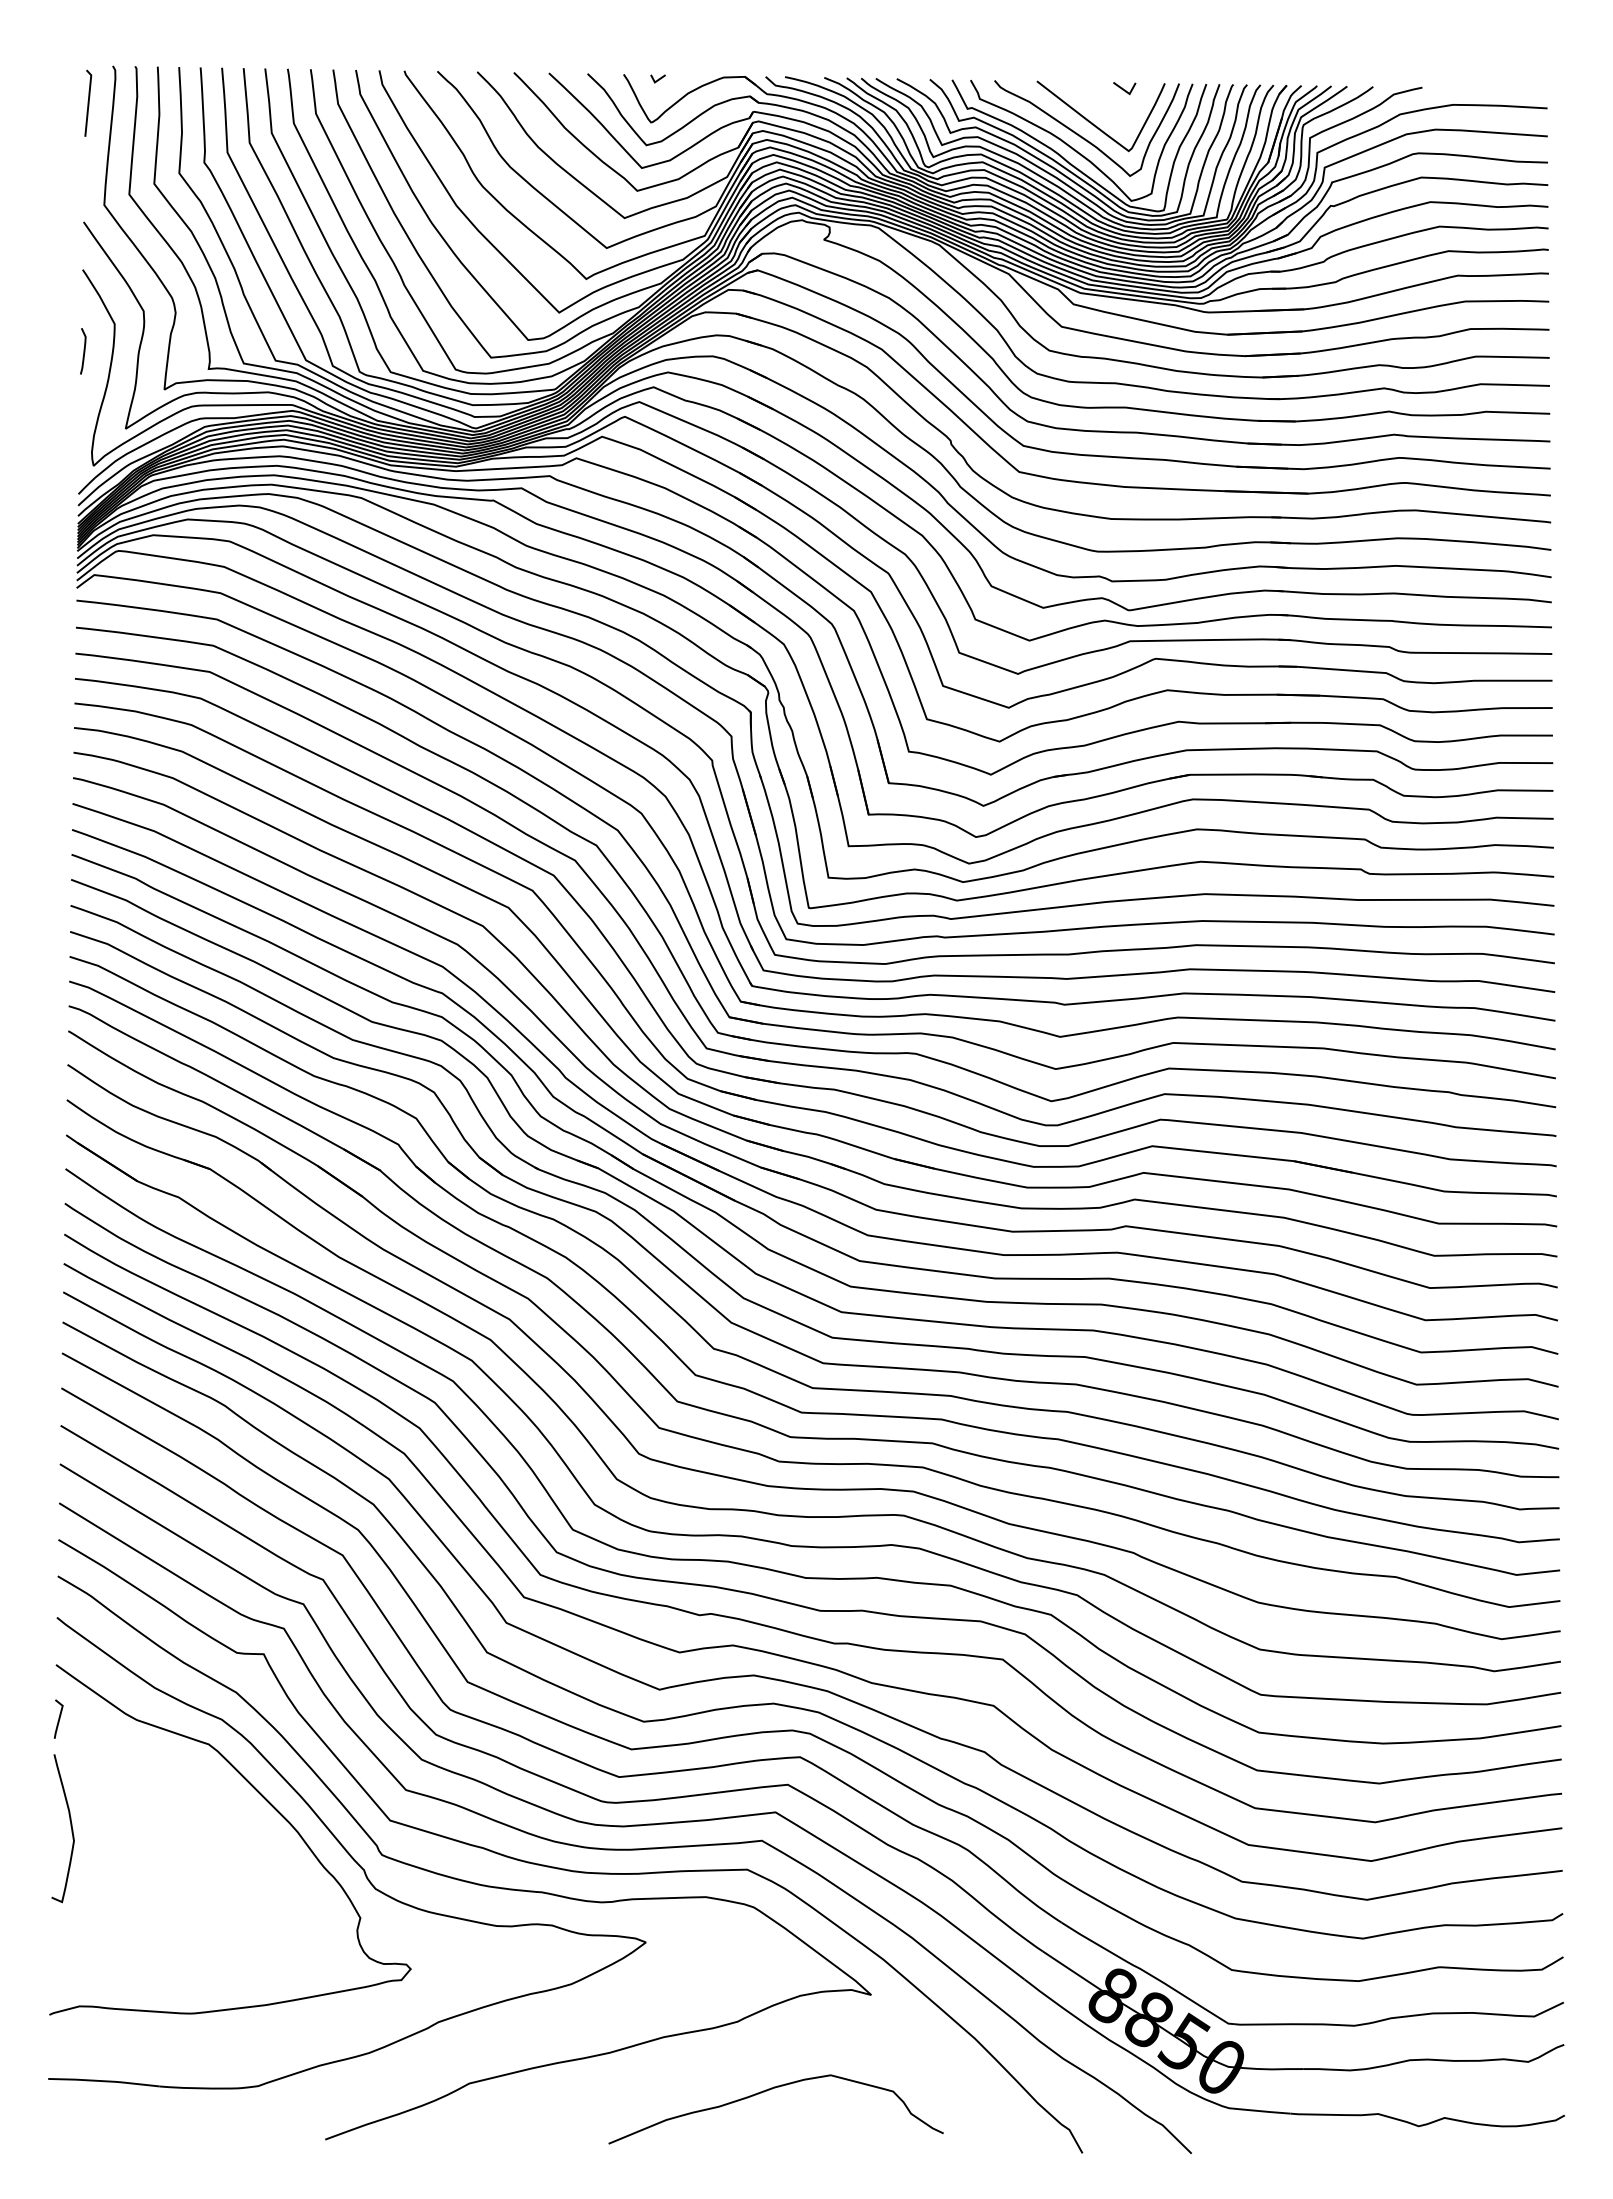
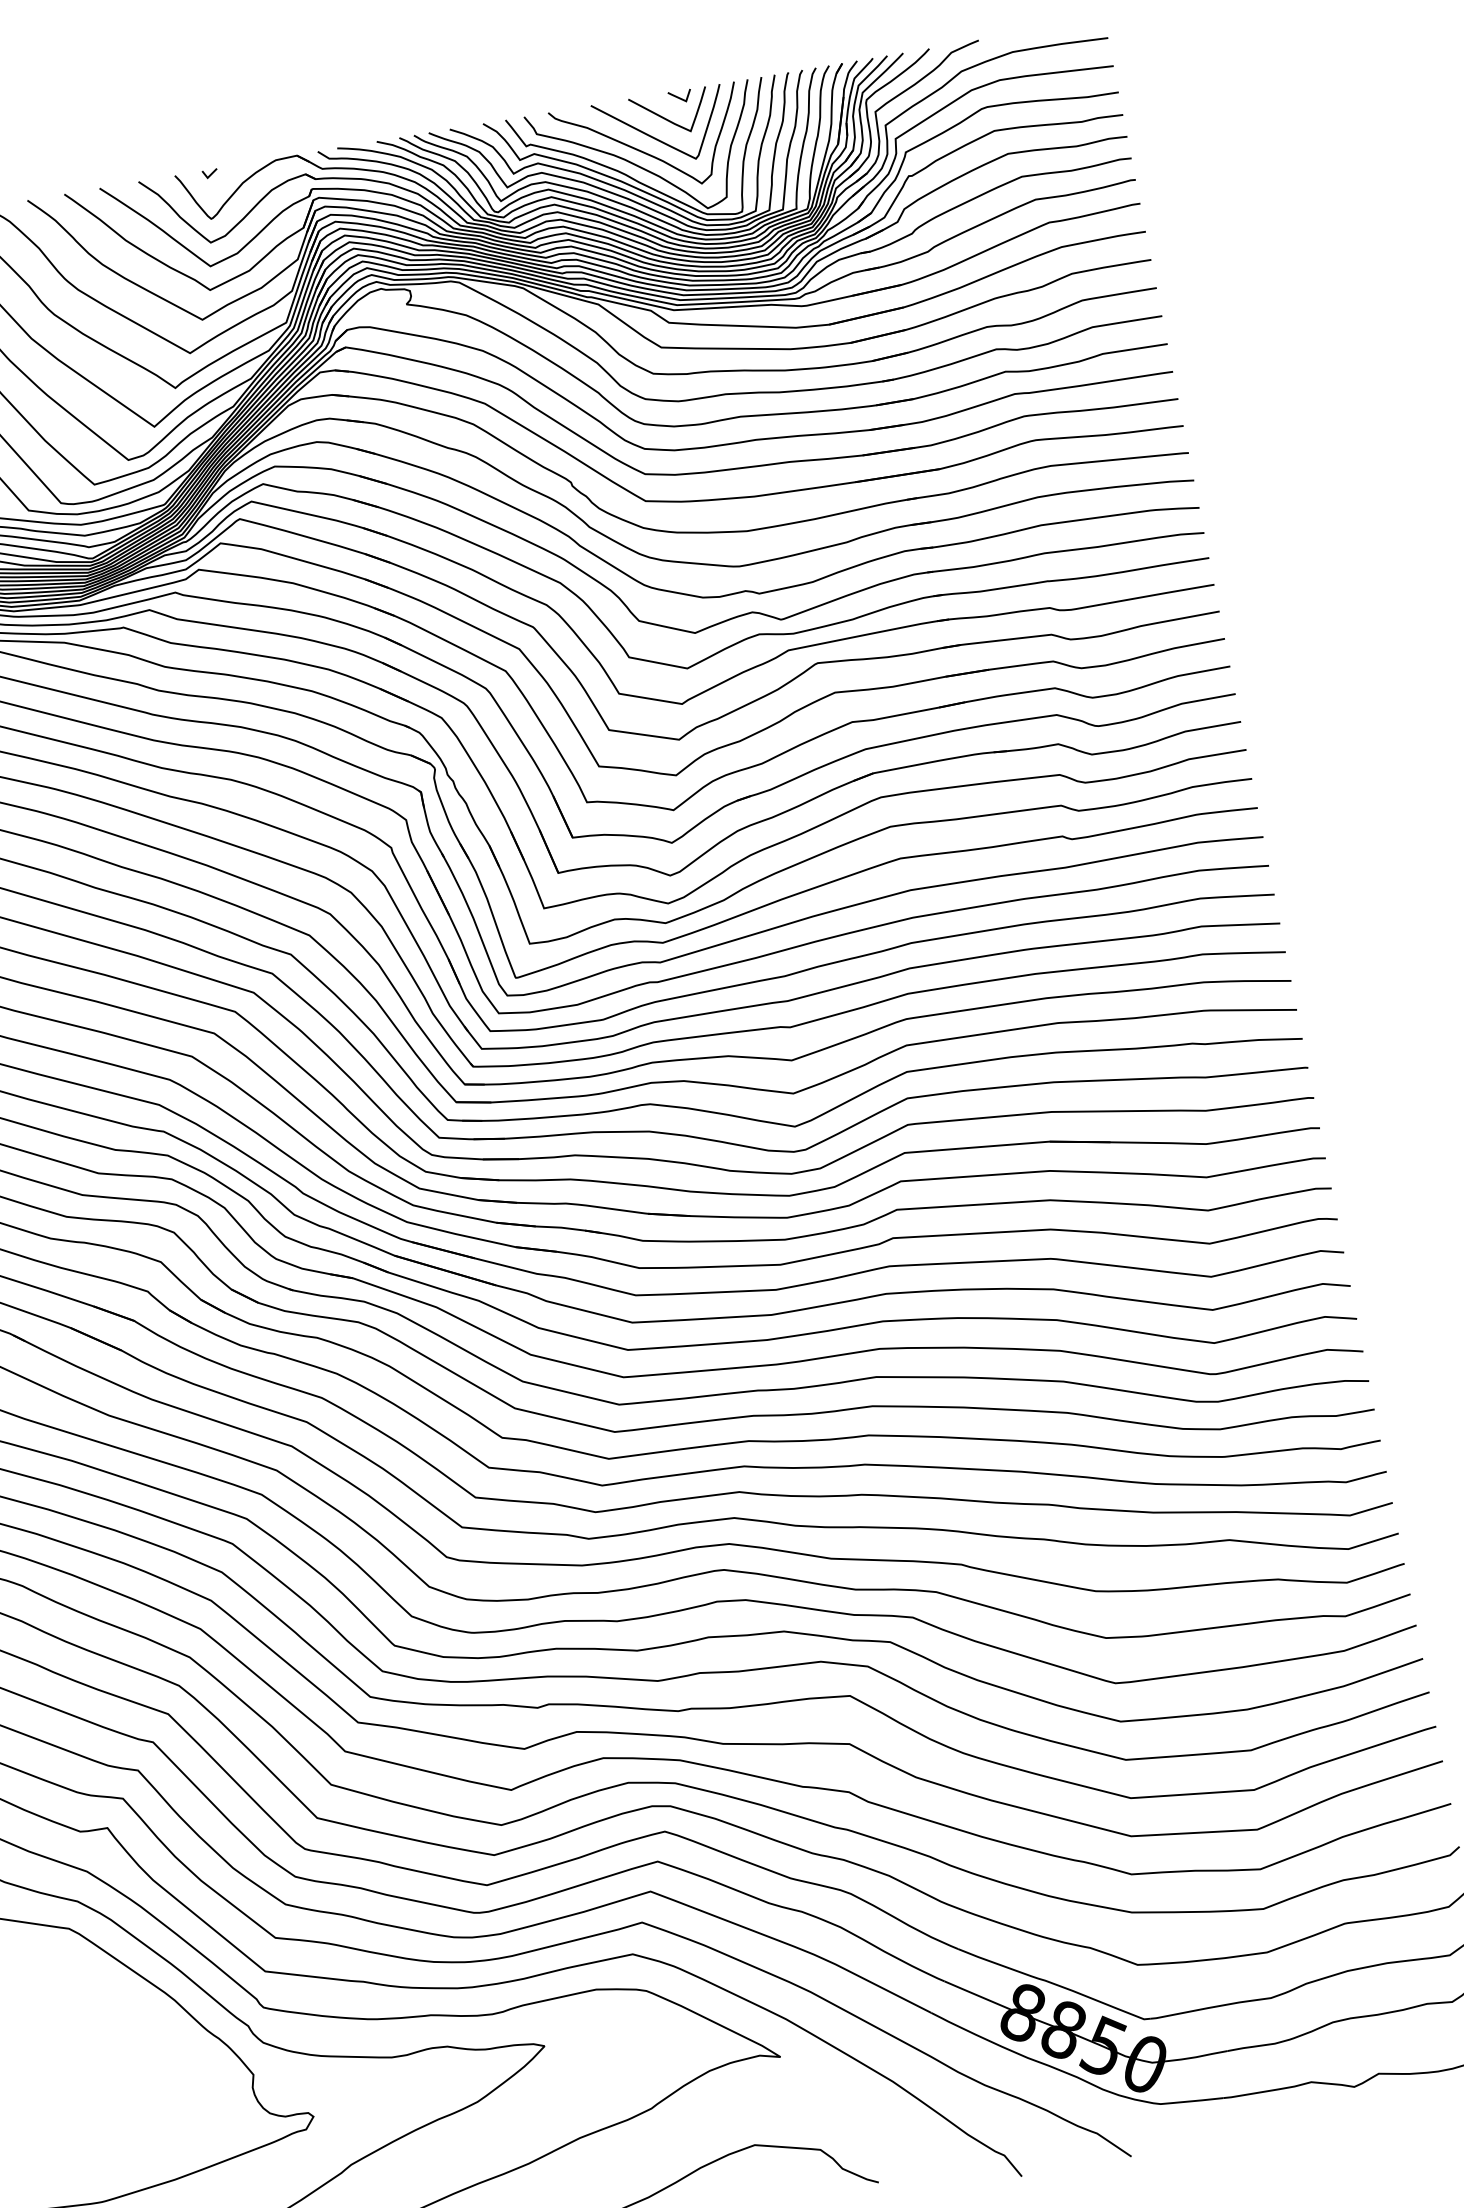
curve: (1108, 107) -> (667, 118), added

